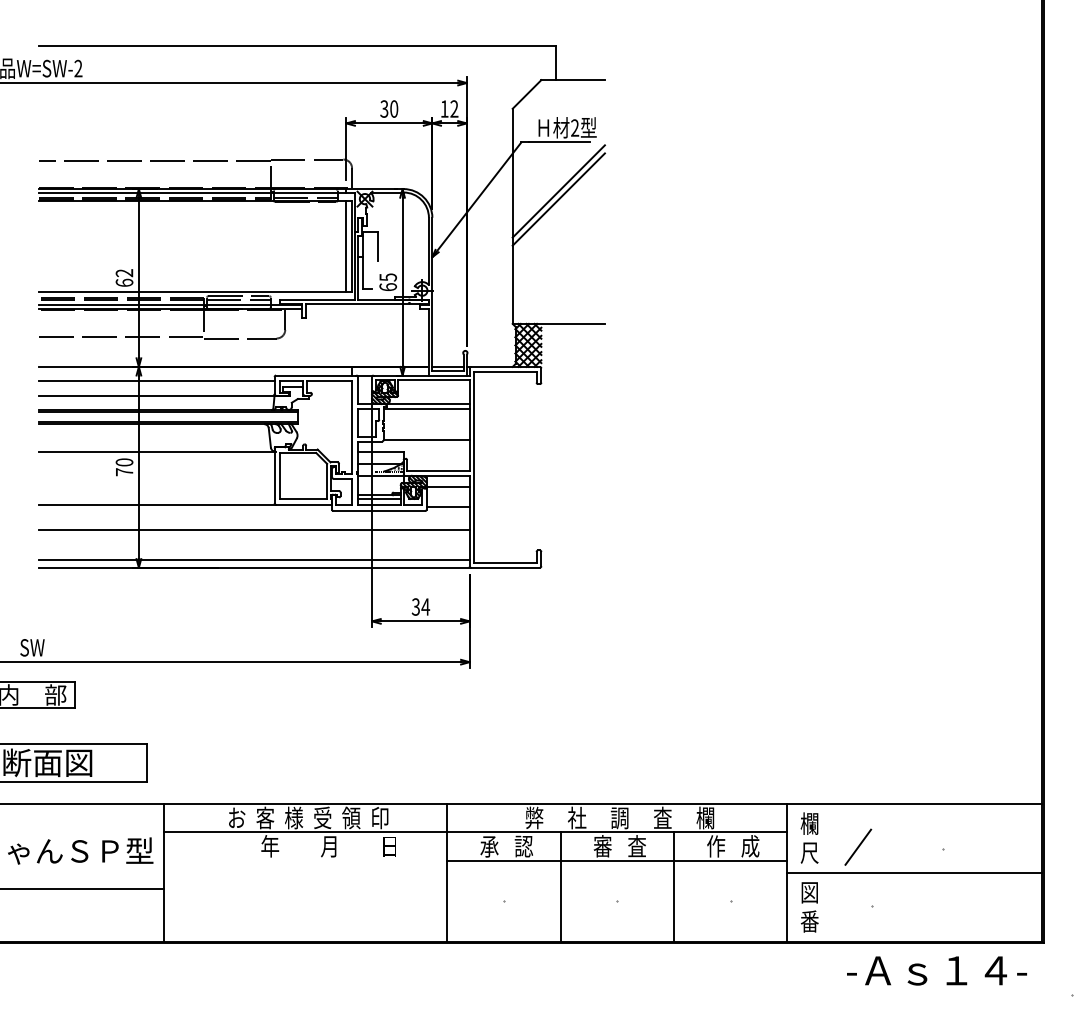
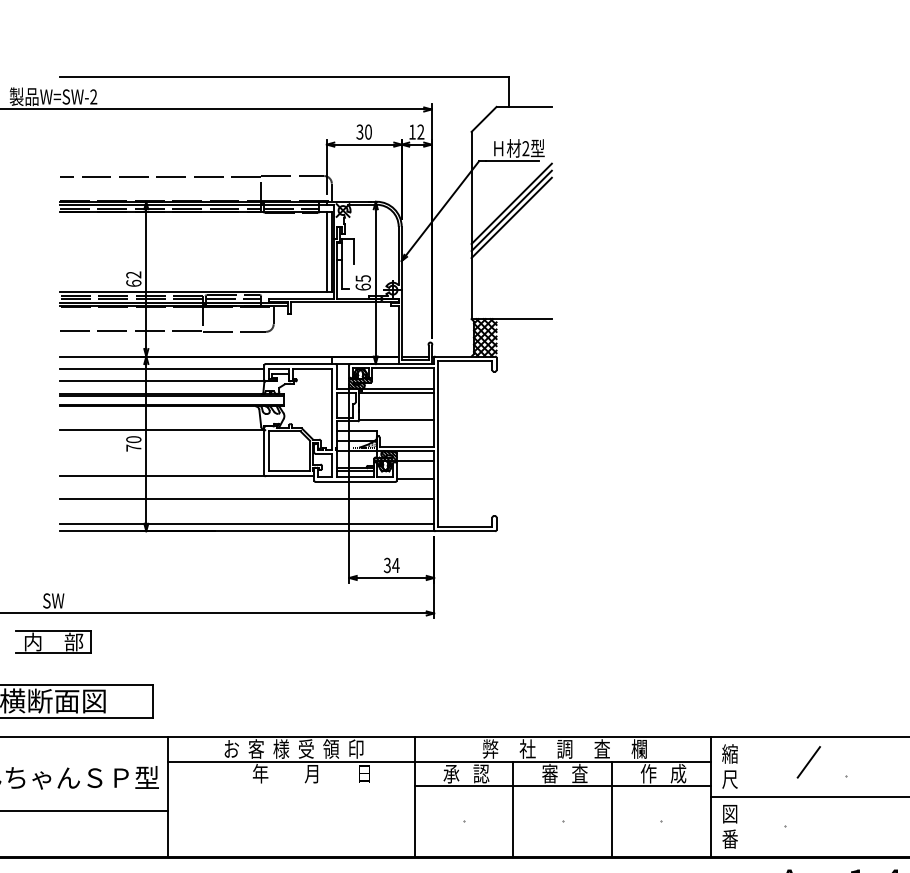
line: (558, 207) -> (511, 217), added
text: (809, 823) -> (729, 753), 欄 -> 縮
line: (858, 846) -> (809, 761), moved

